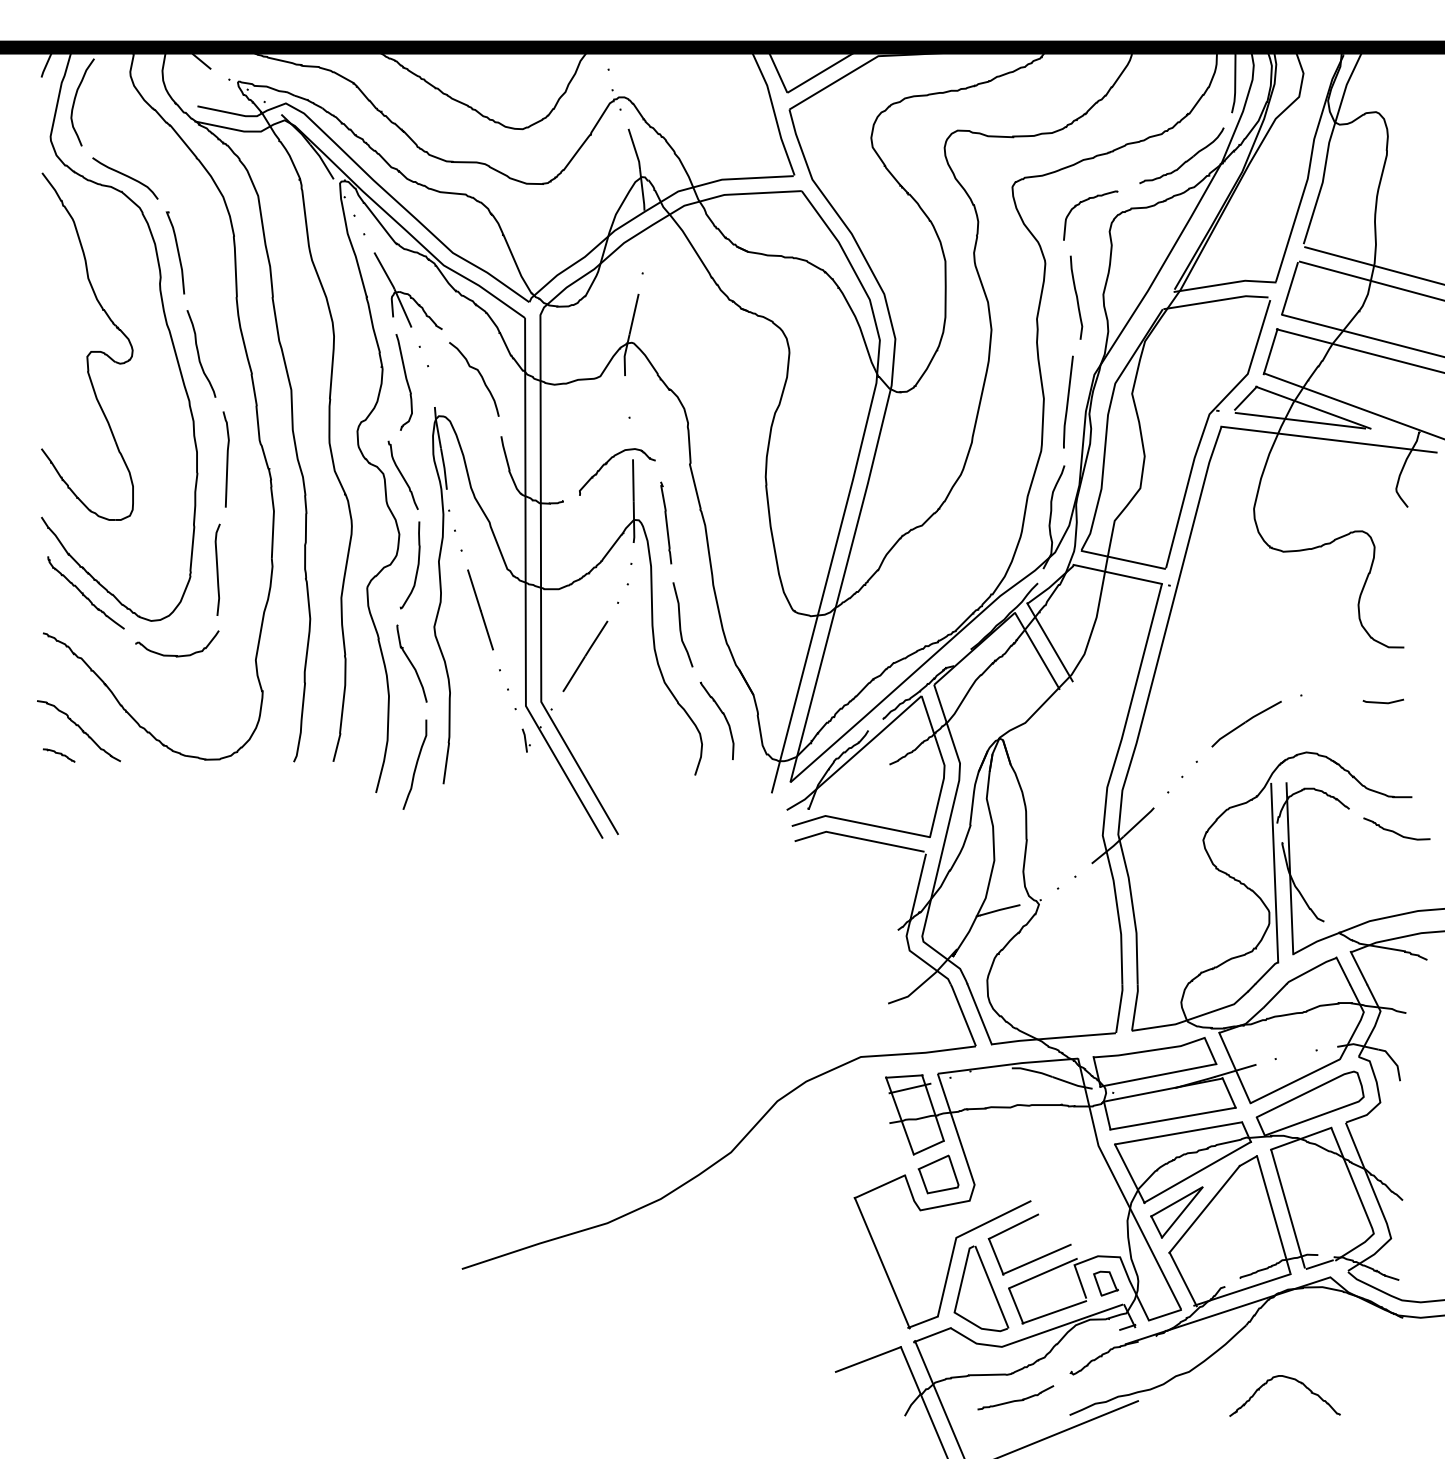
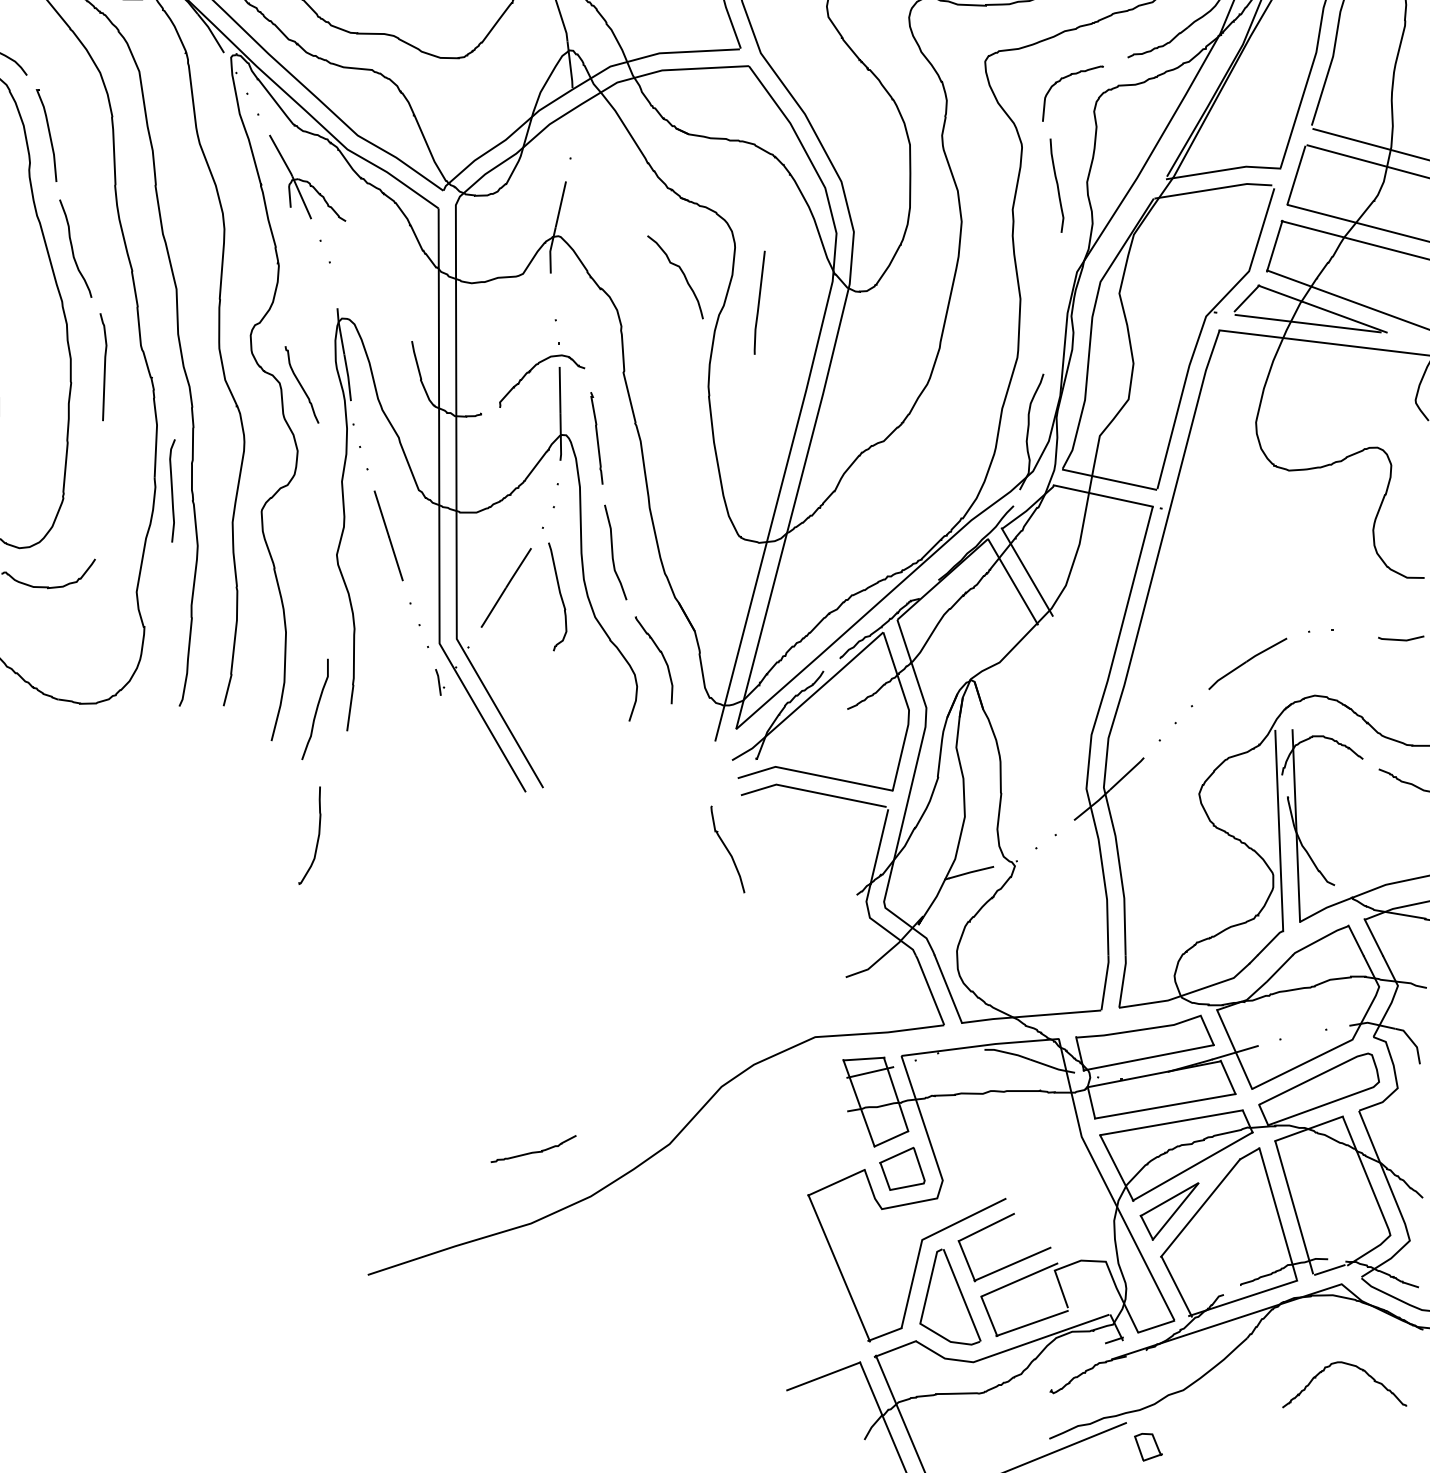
curve: (480, 376) -> (682, 274), moved
curve: (406, 382) -> (560, 597), moved
line: (1068, 401) -> (759, 302), moved
curve: (416, 568) -> (316, 839), moved
curve: (217, 569) -> (172, 490), moved
curve: (411, 663) -> (727, 849), moved
part: (1106, 1283) -> (1148, 1447), moved
curve: (1290, 1379) -> (1350, 1366), moved
curve: (1017, 1399) -> (535, 1150), moved

